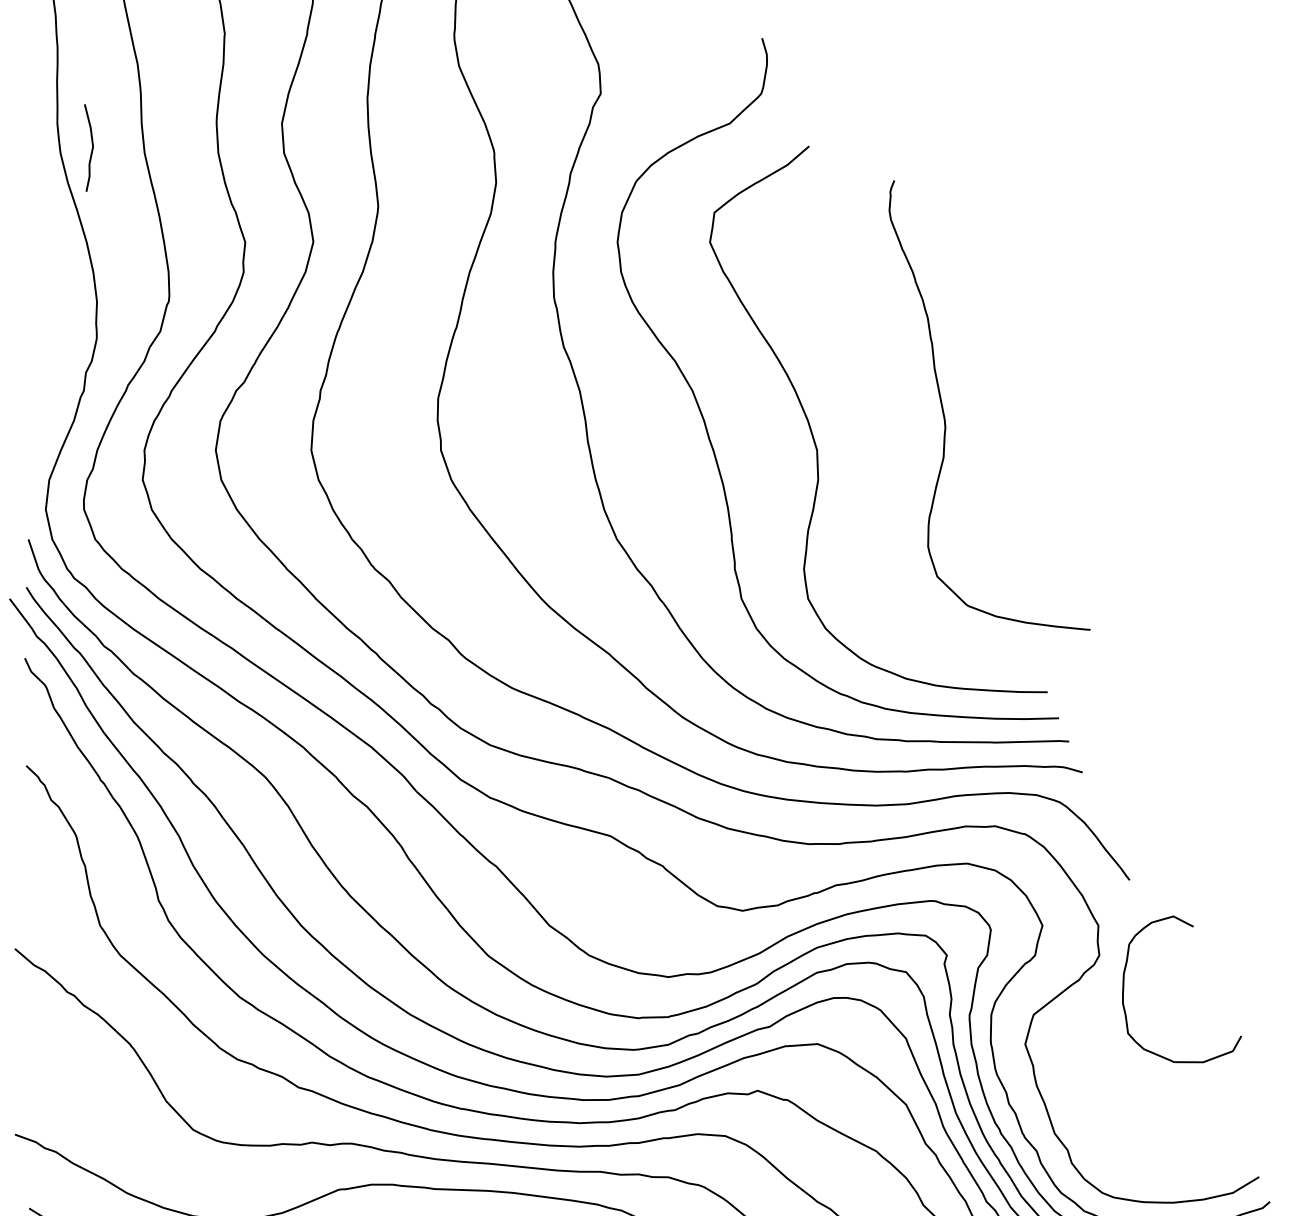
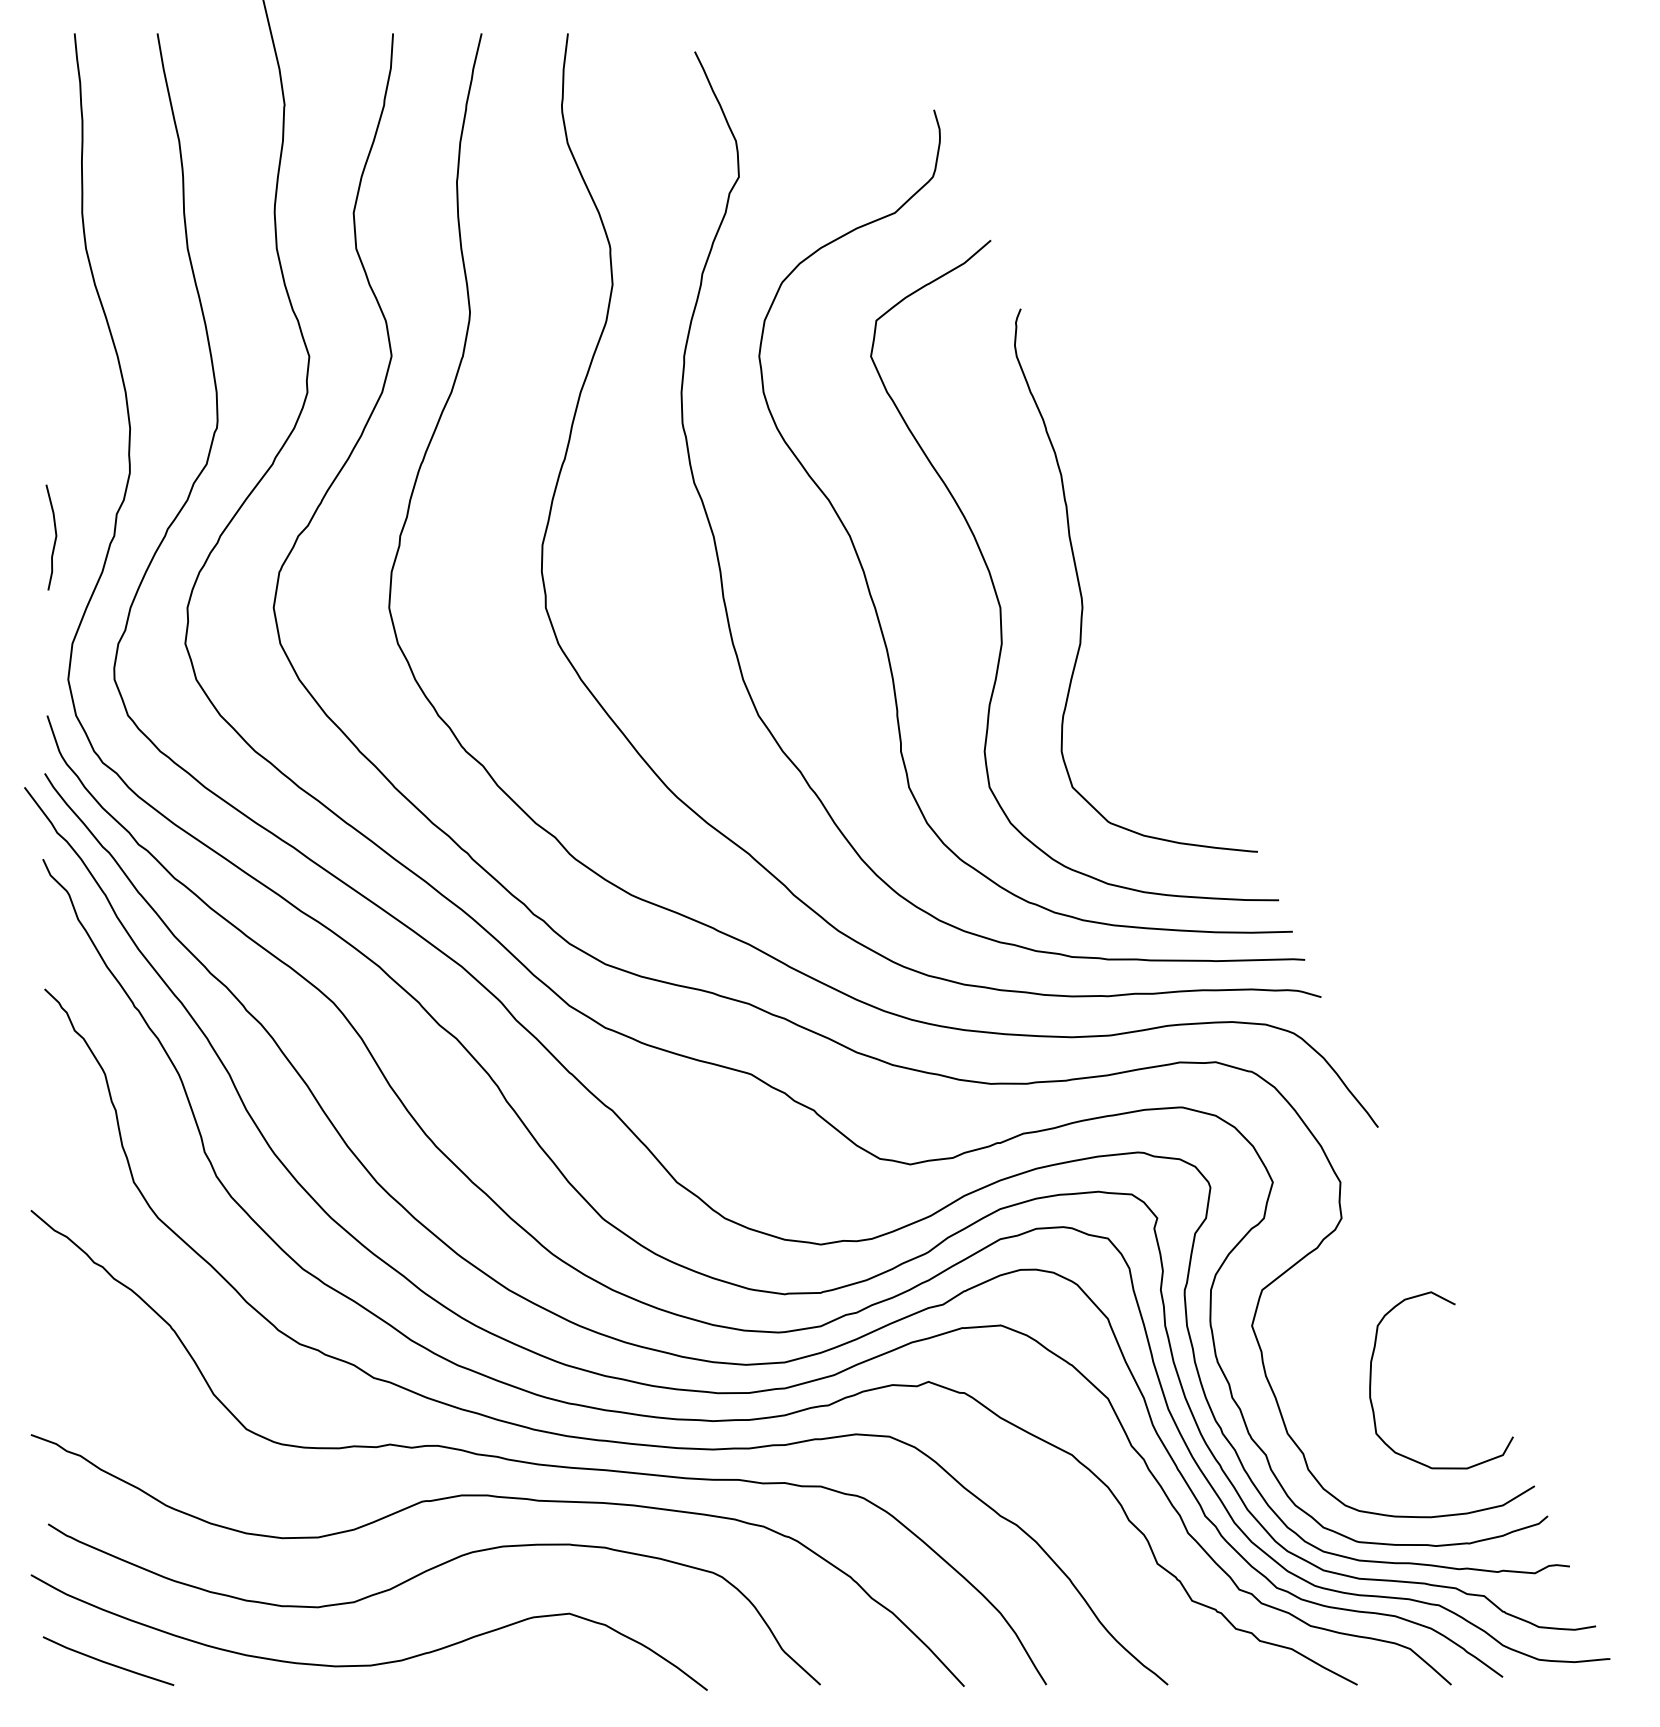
curve: (91, 149) -> (54, 539), moved
curve: (944, 413) -> (1081, 590), moved
curve: (1124, 989) -> (1371, 1380), moved

